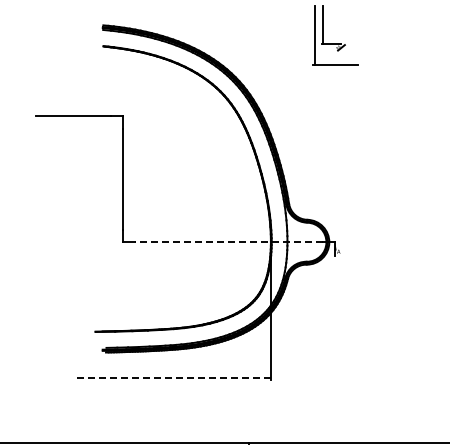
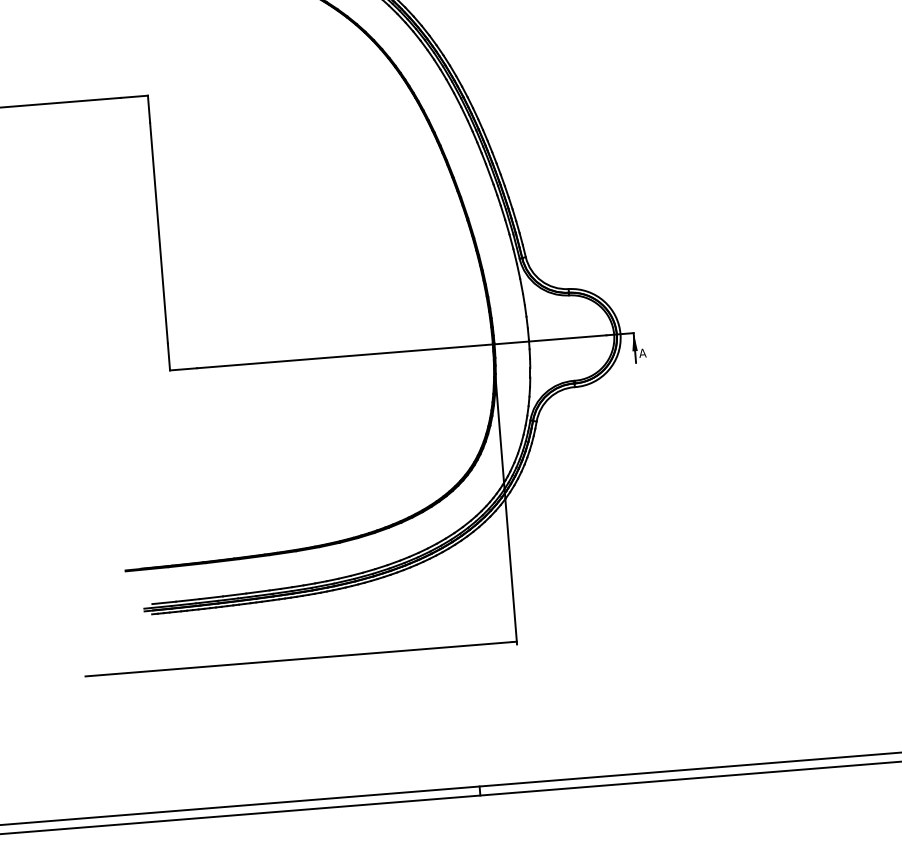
line: (229, 242) -> (402, 352), dashed -> solid
line: (172, 378) -> (301, 659), dashed -> solid

